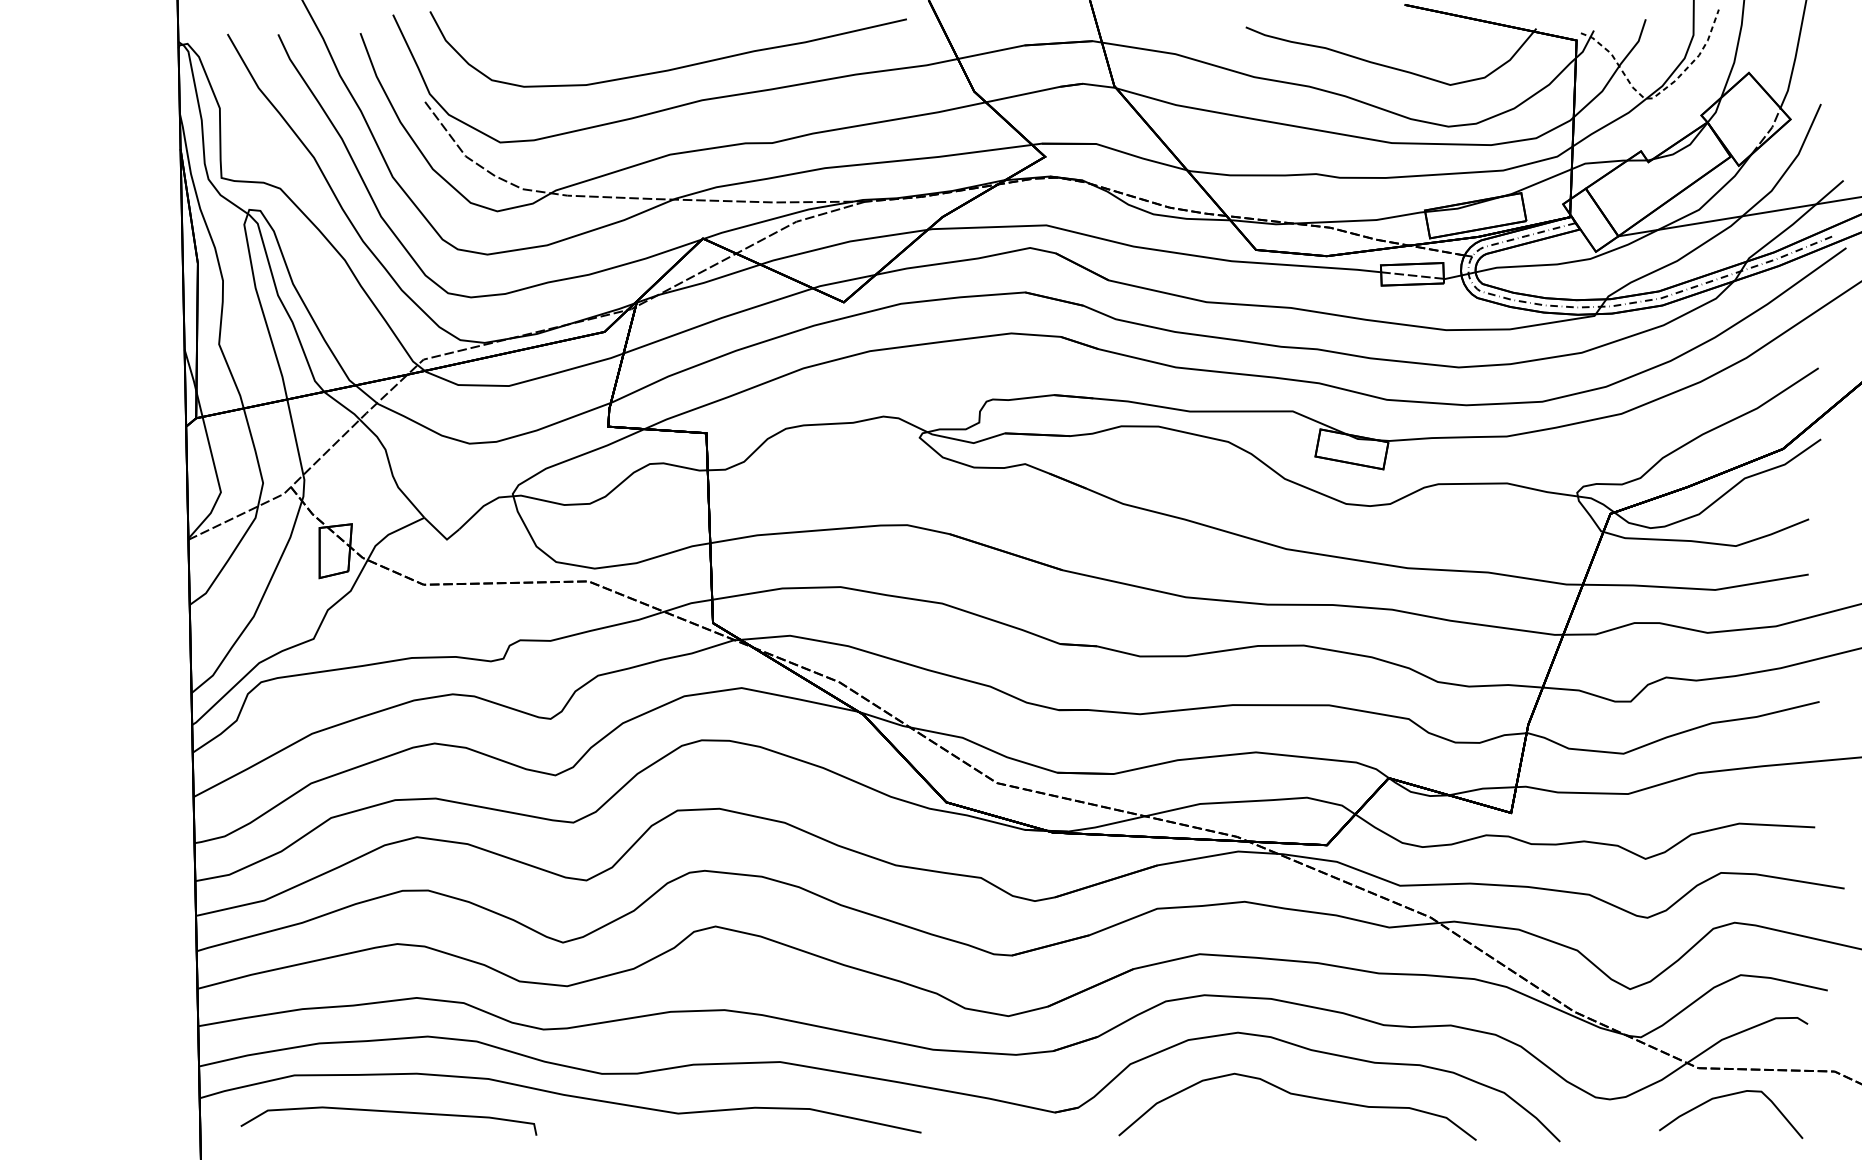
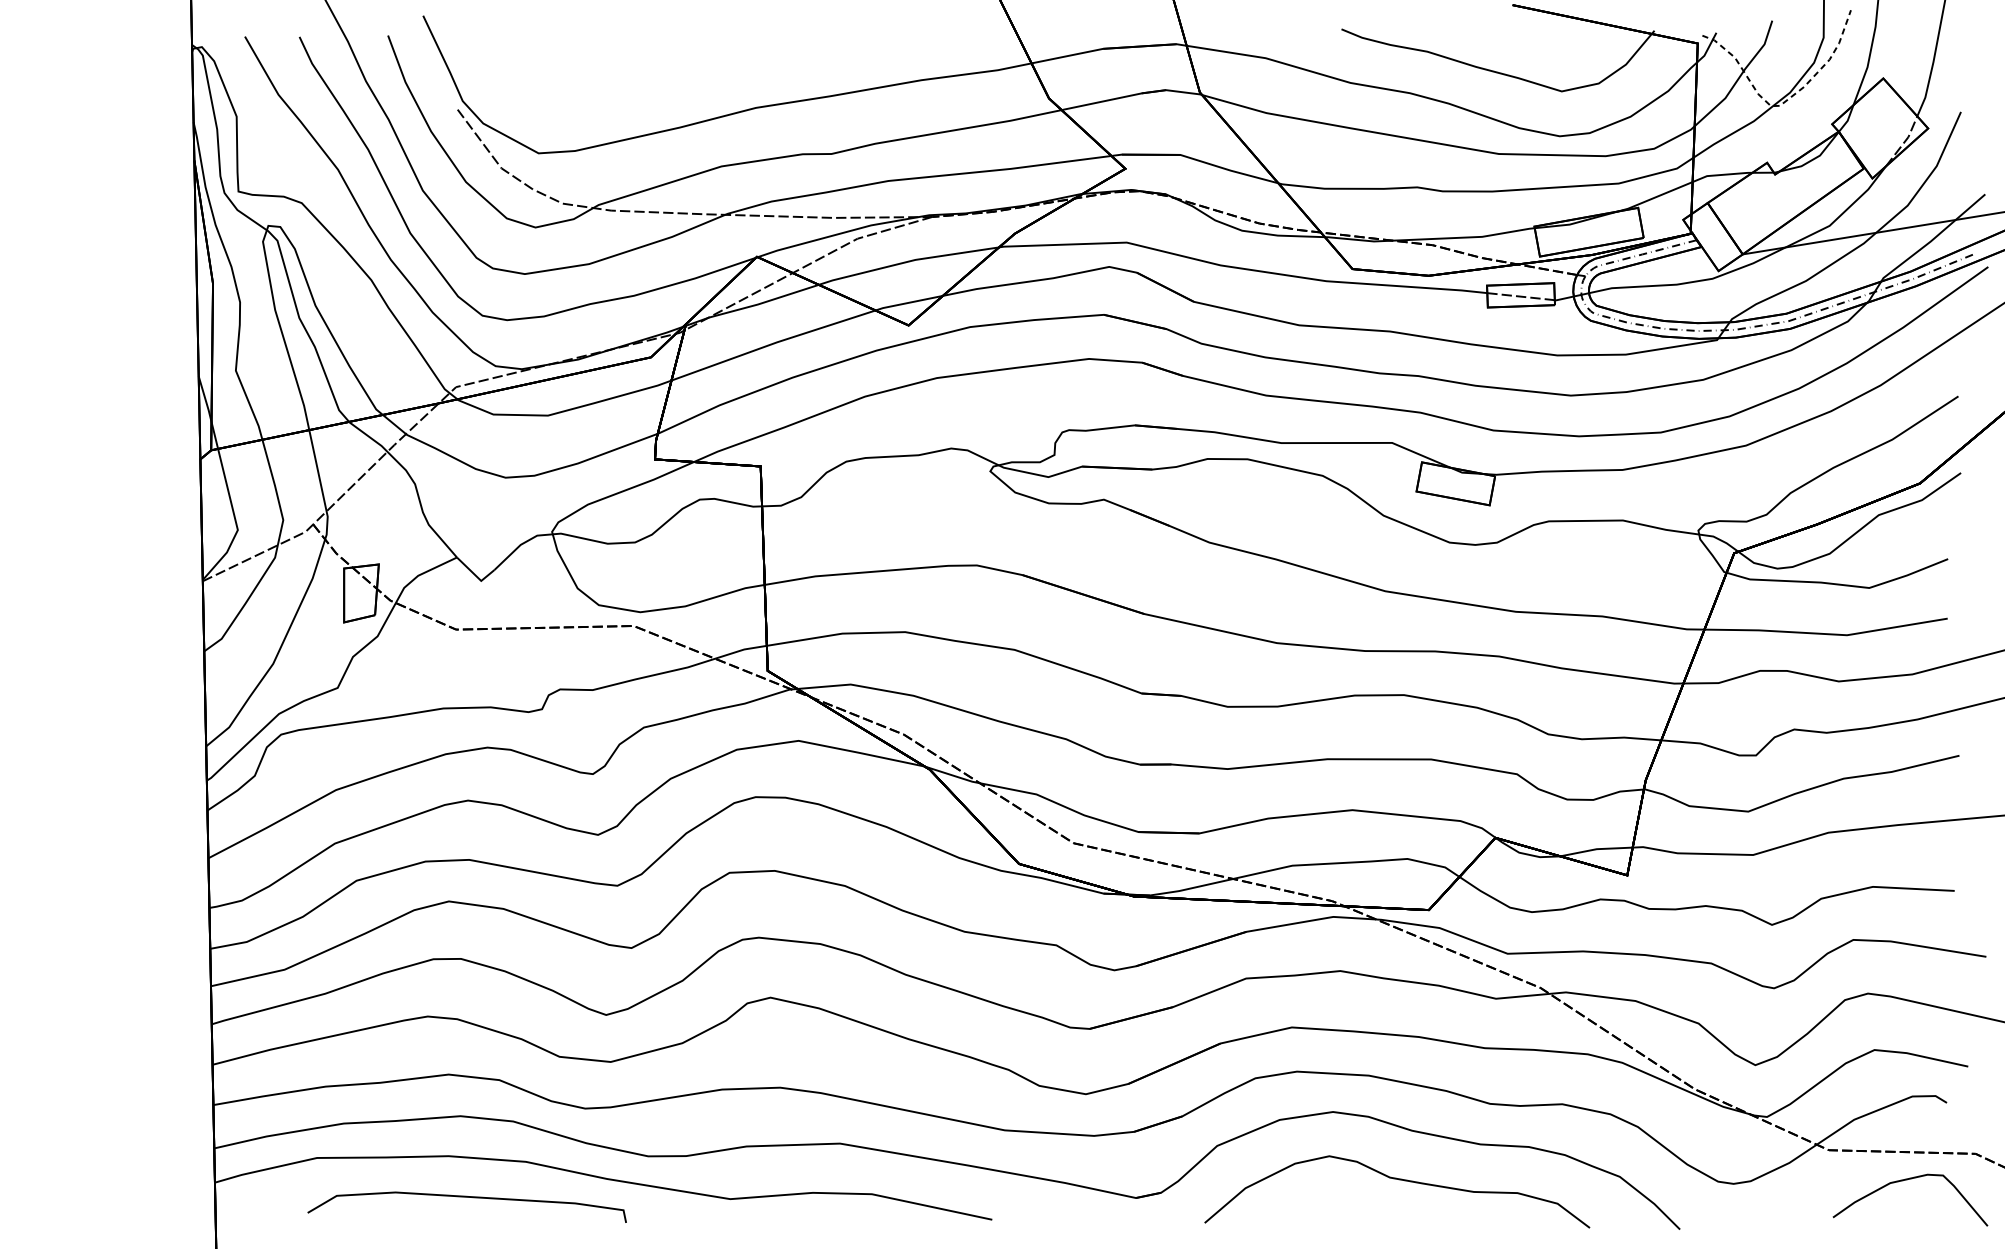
curve: (671, 68) -> (723, 73), removed
curve: (1727, 1096) -> (1906, 1180), moved
curve: (388, 1112) -> (466, 1197), moved

